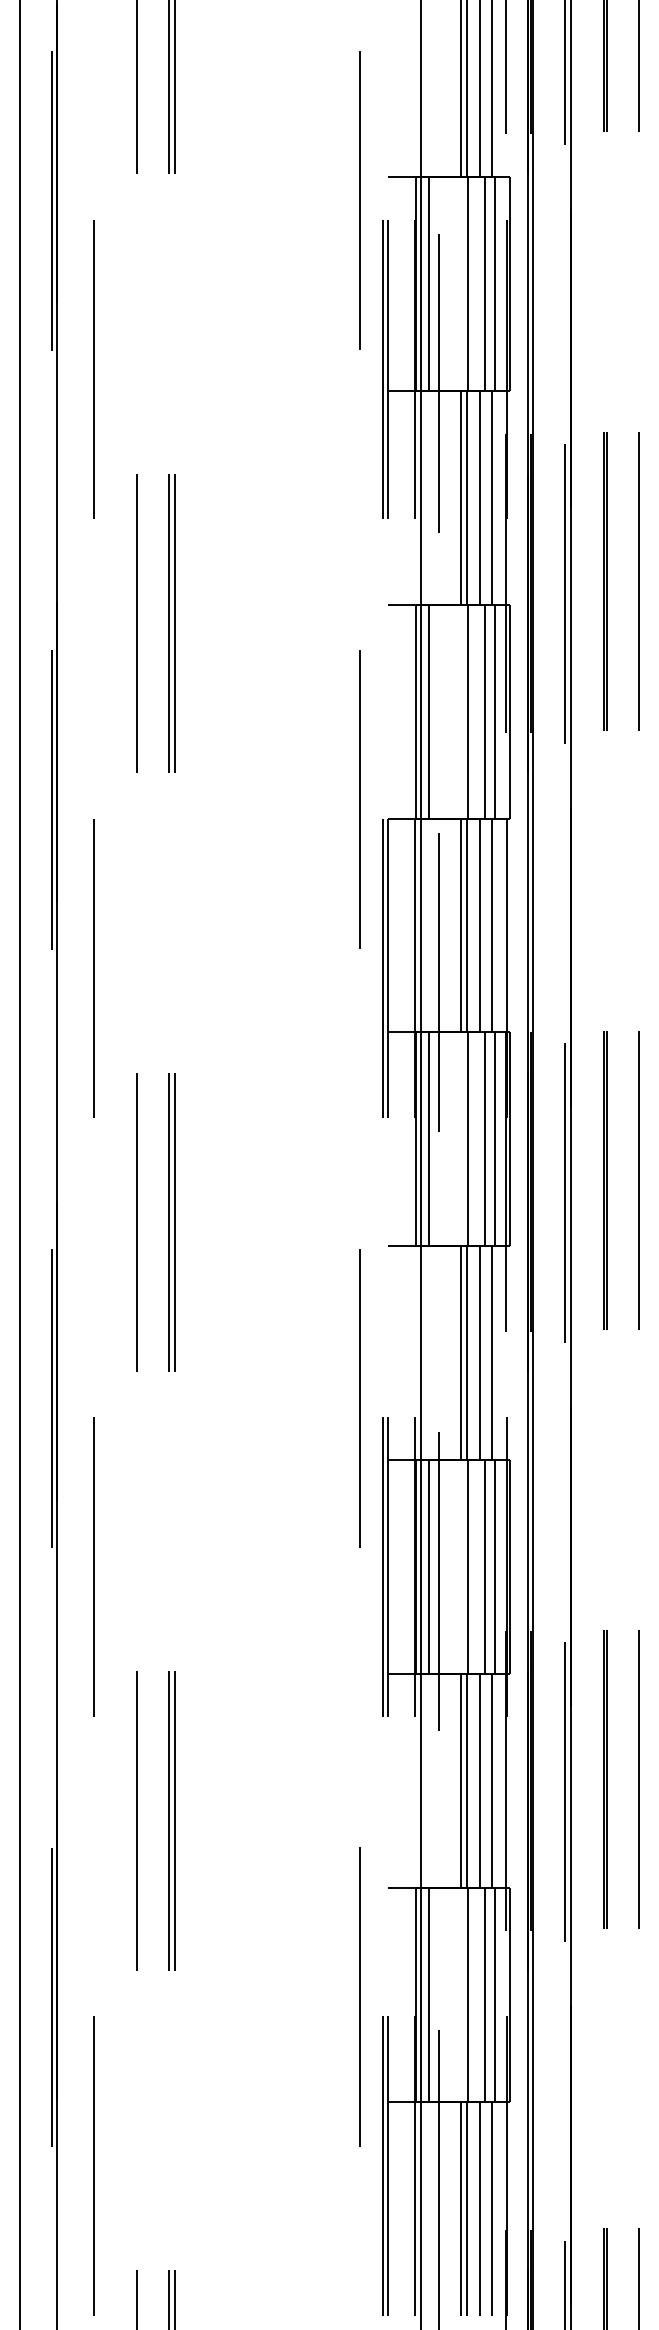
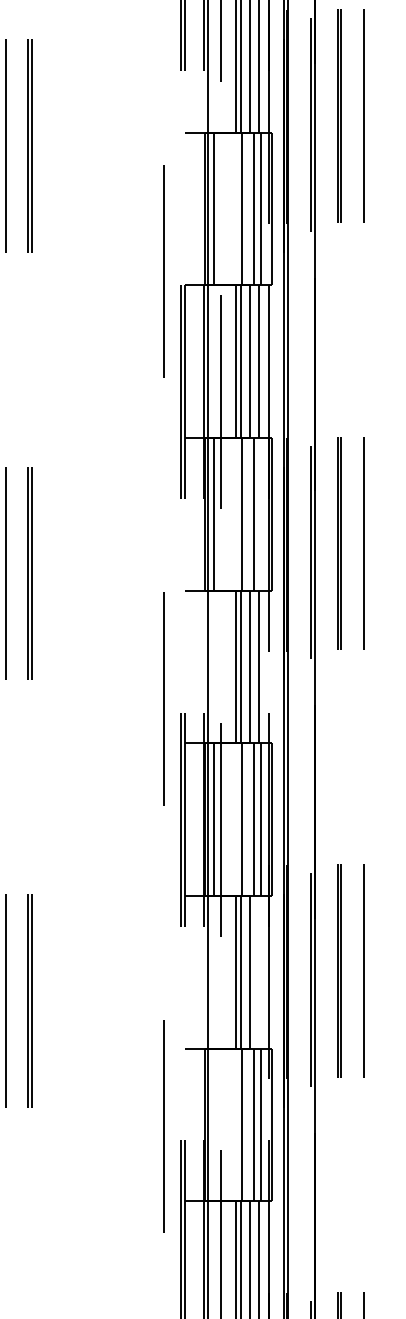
line: (495, 1139) -> (261, 514), removed
line: (491, 1781) -> (258, 972), removed
line: (428, 1994) -> (213, 1124), removed

